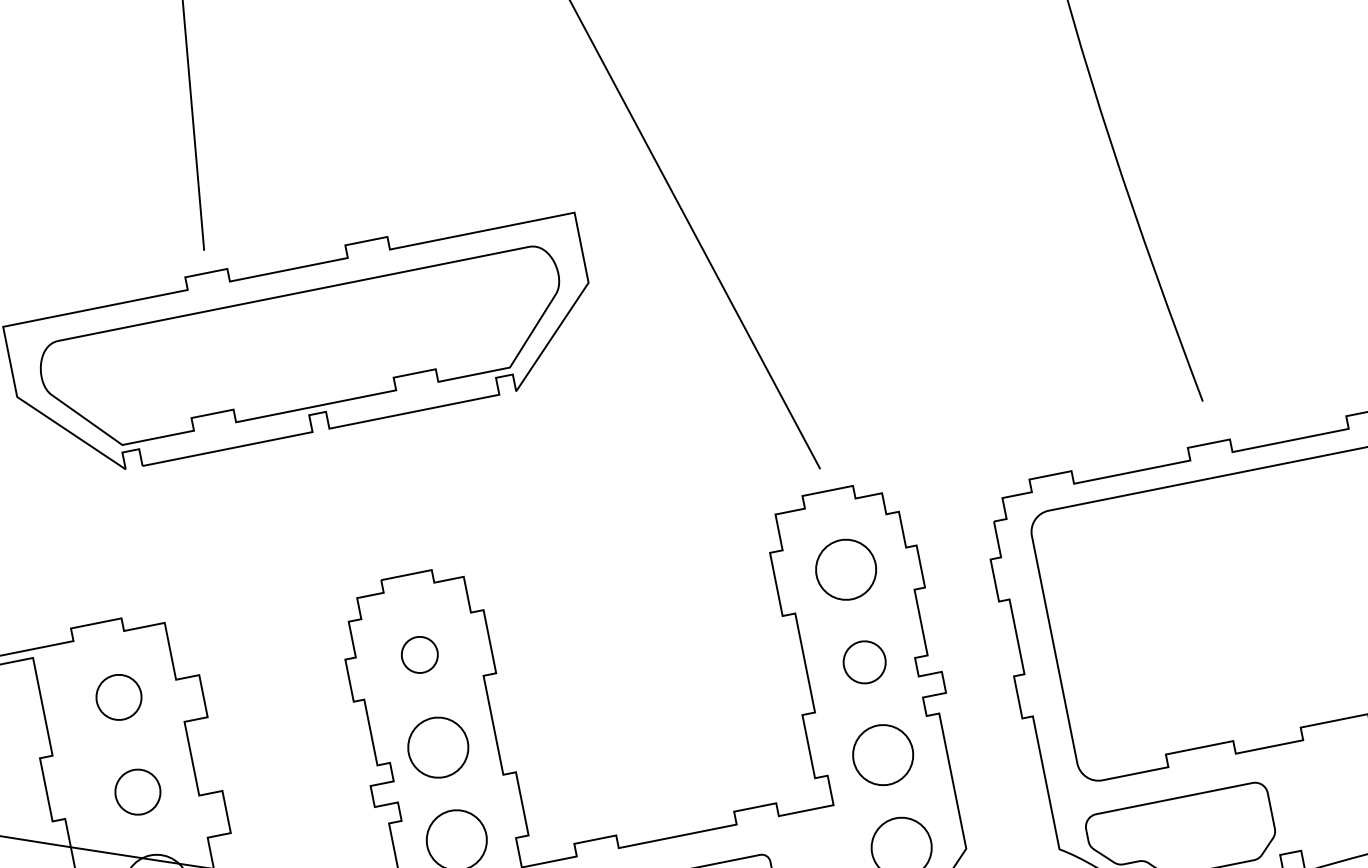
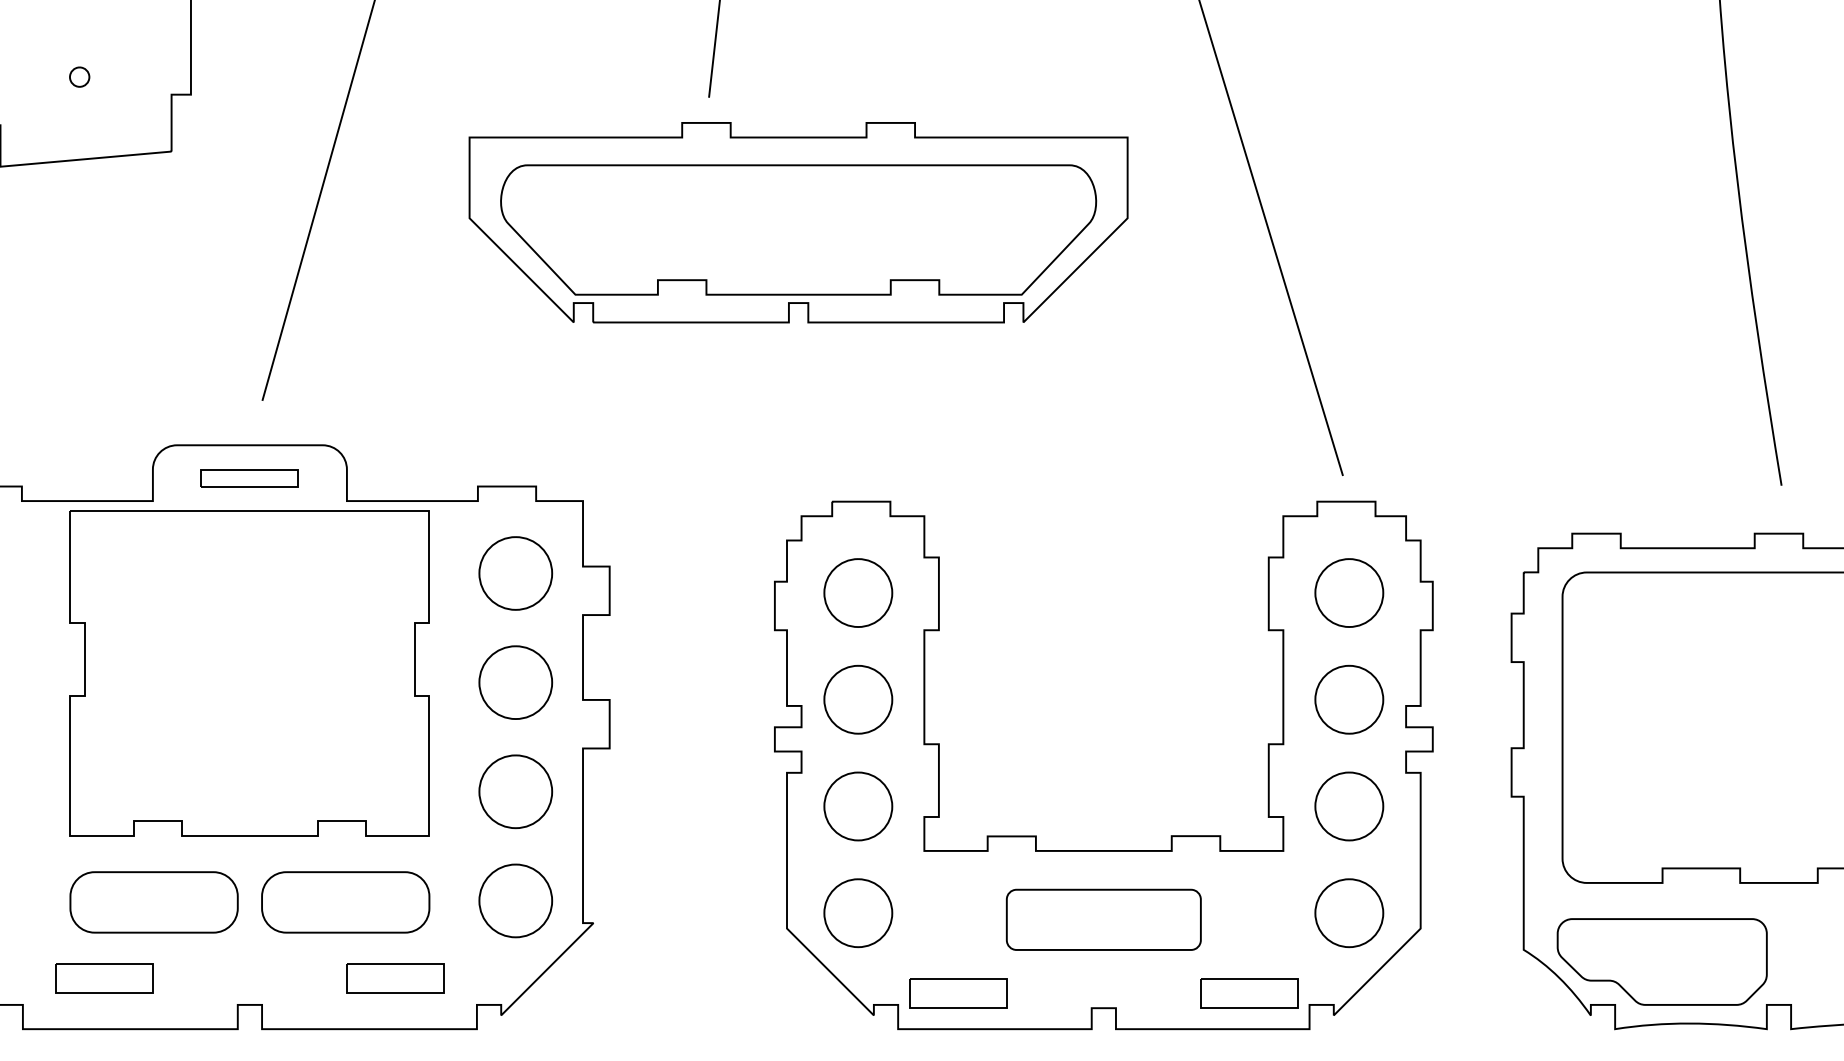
part: (419, 654) -> (858, 592), size x1.67
part: (864, 662) -> (1349, 699), size x1.43
part: (118, 697) -> (515, 573), size x1.43
part: (137, 792) -> (515, 682), size x1.43

